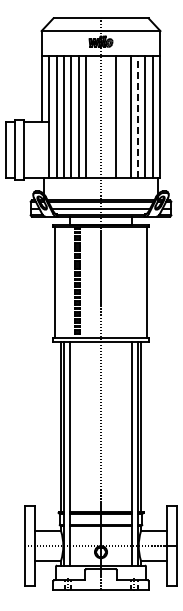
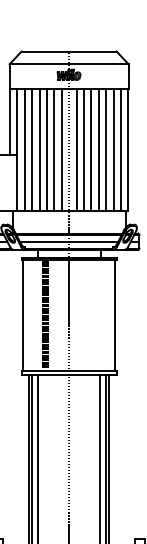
line: (93, 116) -> (61, 149), added
line: (108, 116) -> (76, 149), added
line: (123, 116) -> (91, 149), added
line: (138, 116) -> (106, 149), dashed -> solid

